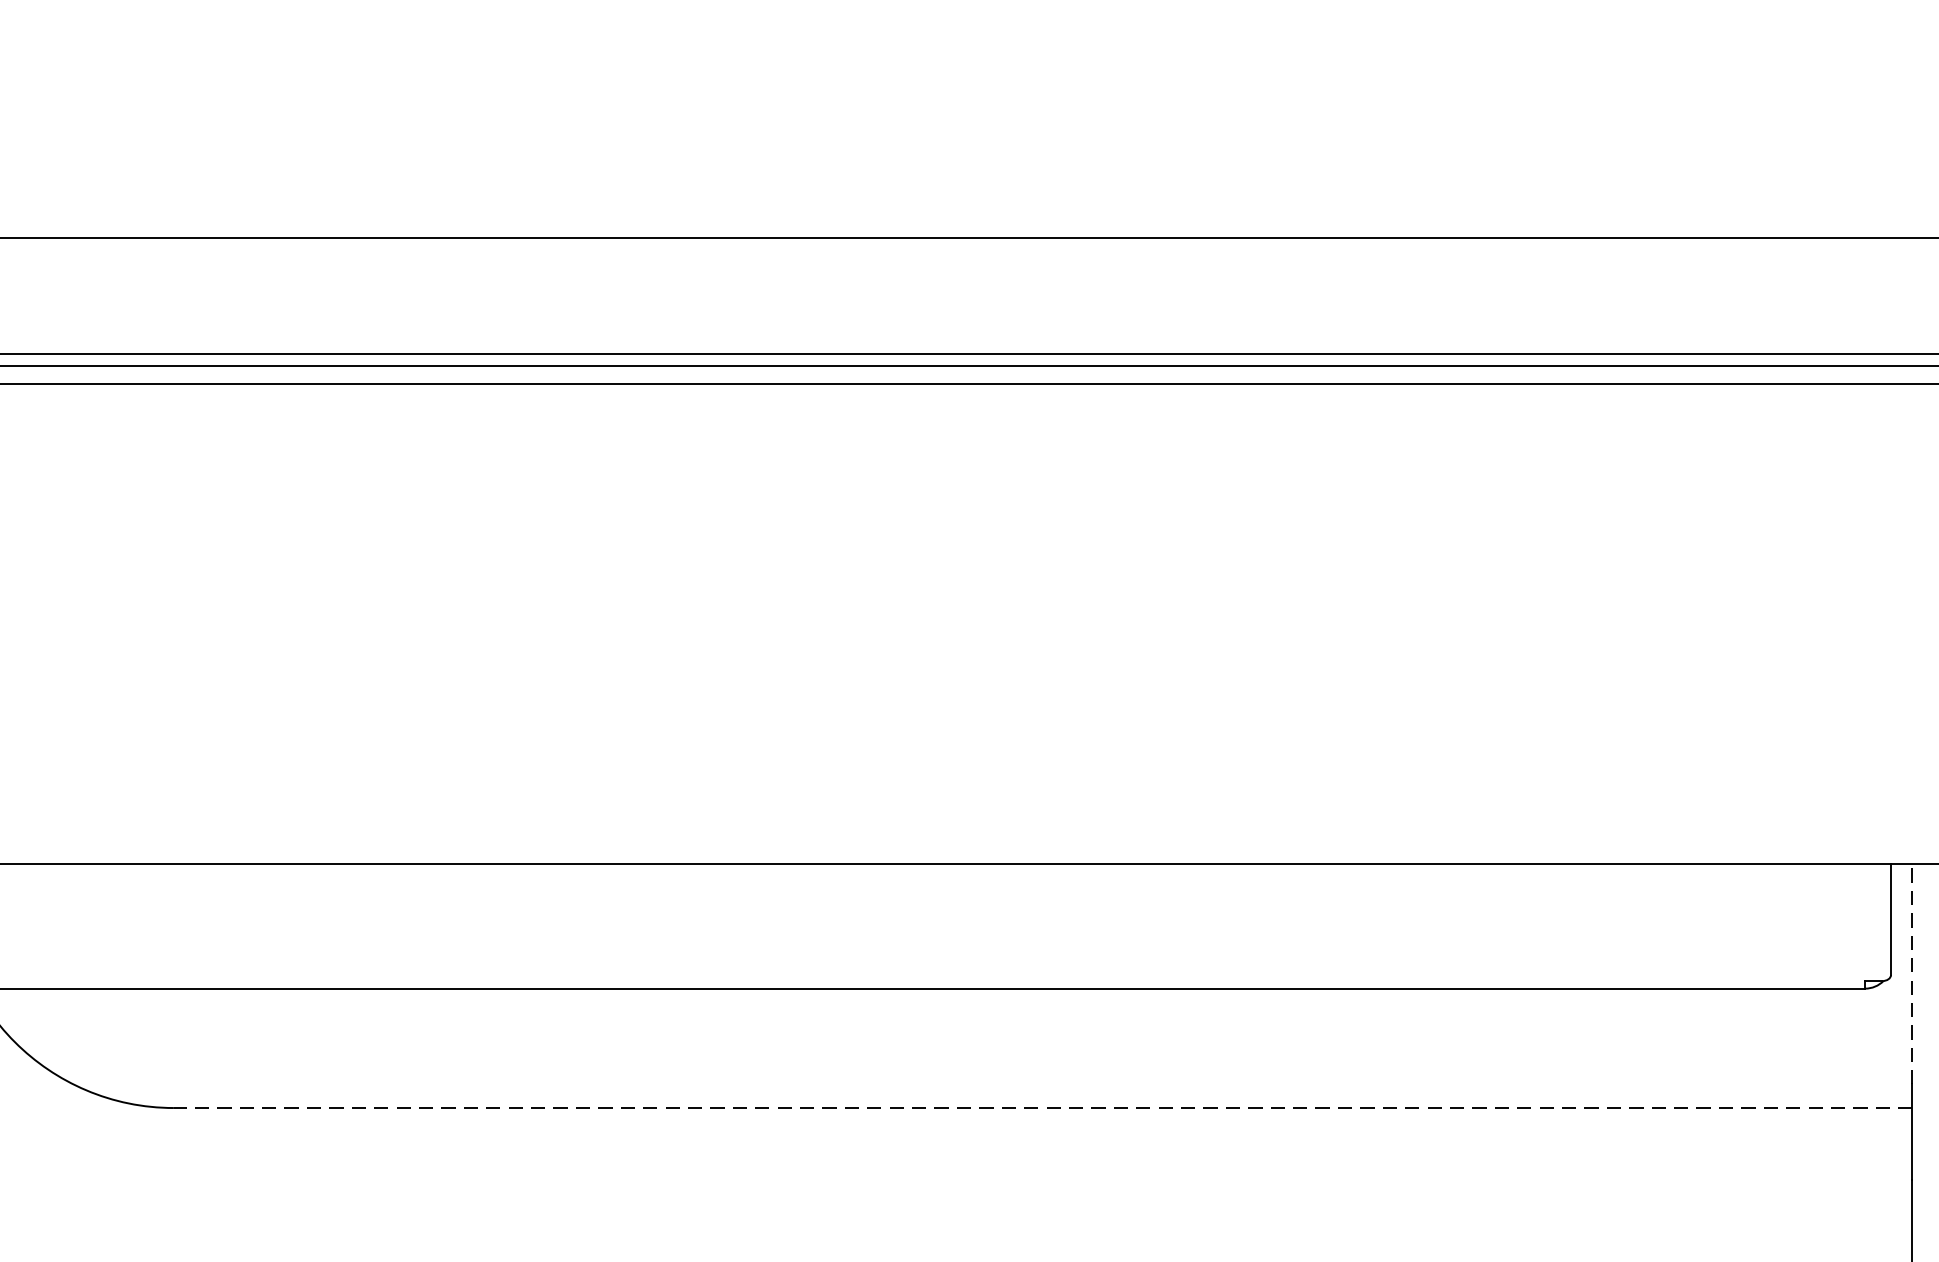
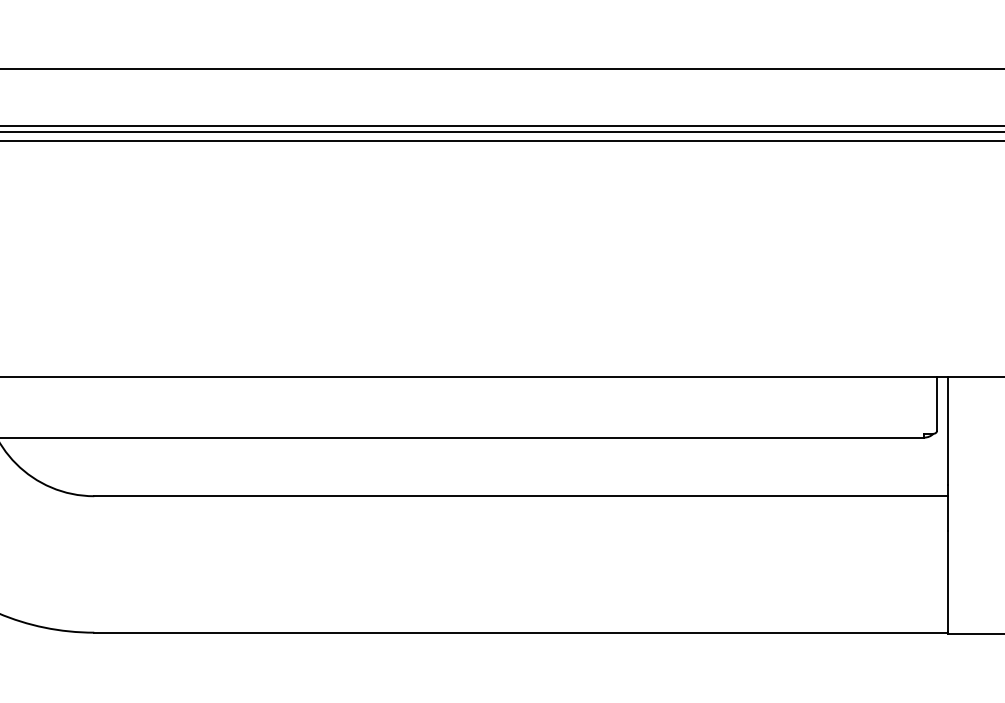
line: (1912, 974) -> (947, 430), dashed -> solid
line: (1042, 1108) -> (520, 496), dashed -> solid

